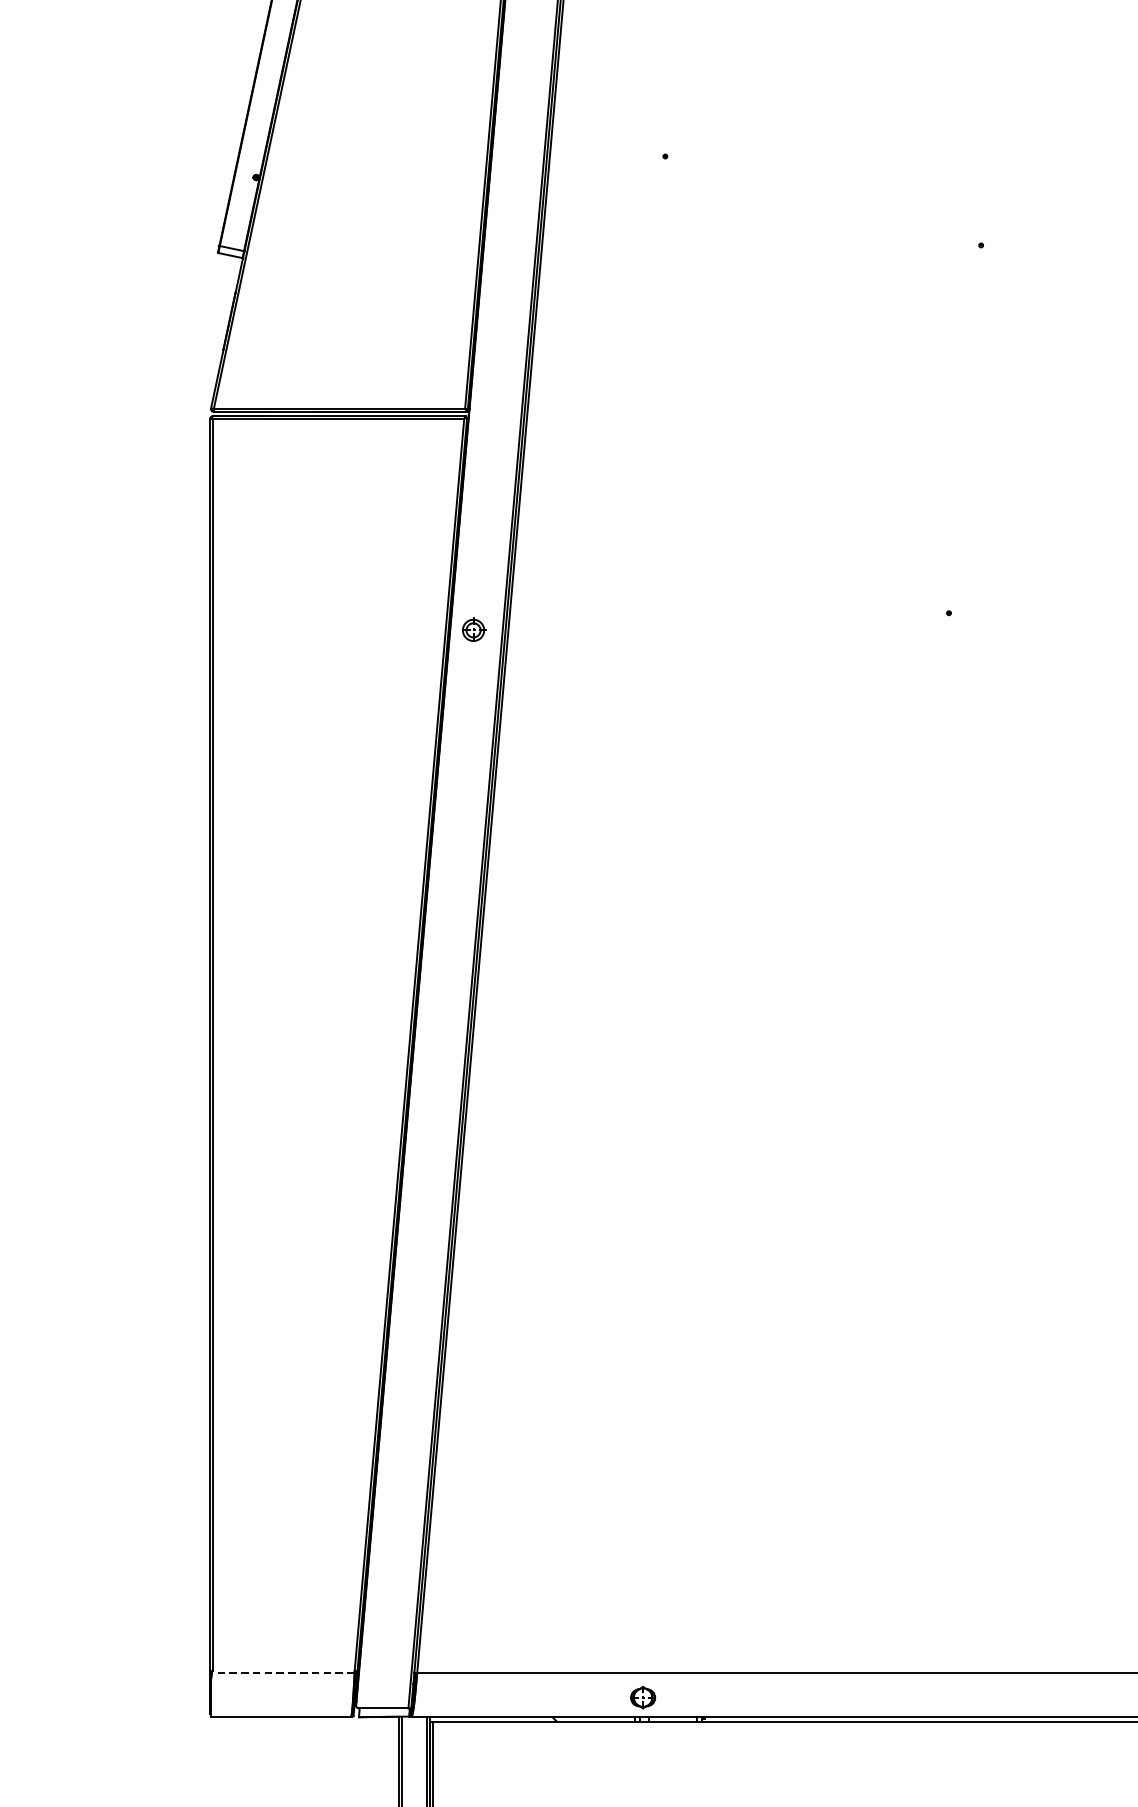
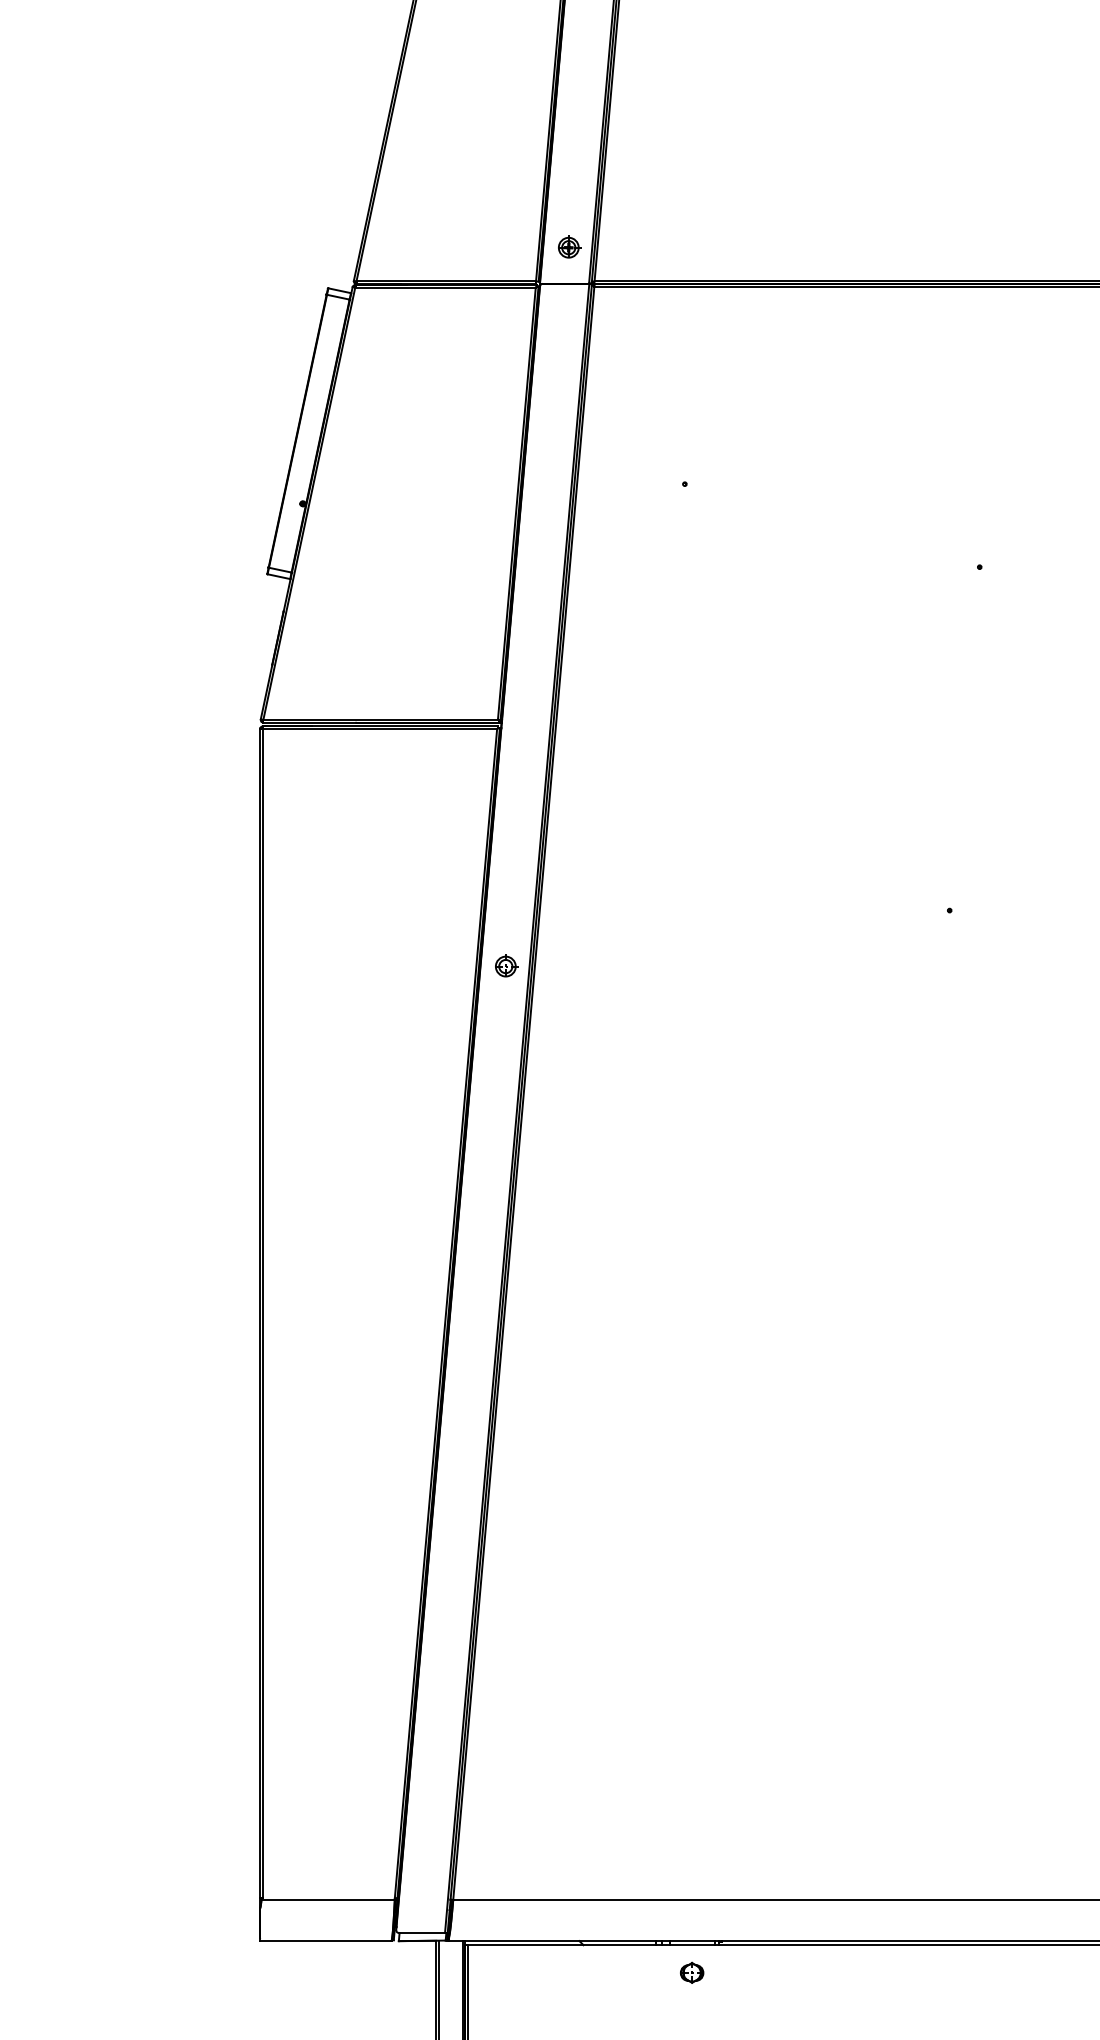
part: (474, 629) -> (506, 965), moved
line: (283, 1672) -> (328, 1899), dashed -> solid
part: (643, 1697) -> (692, 1972), moved

